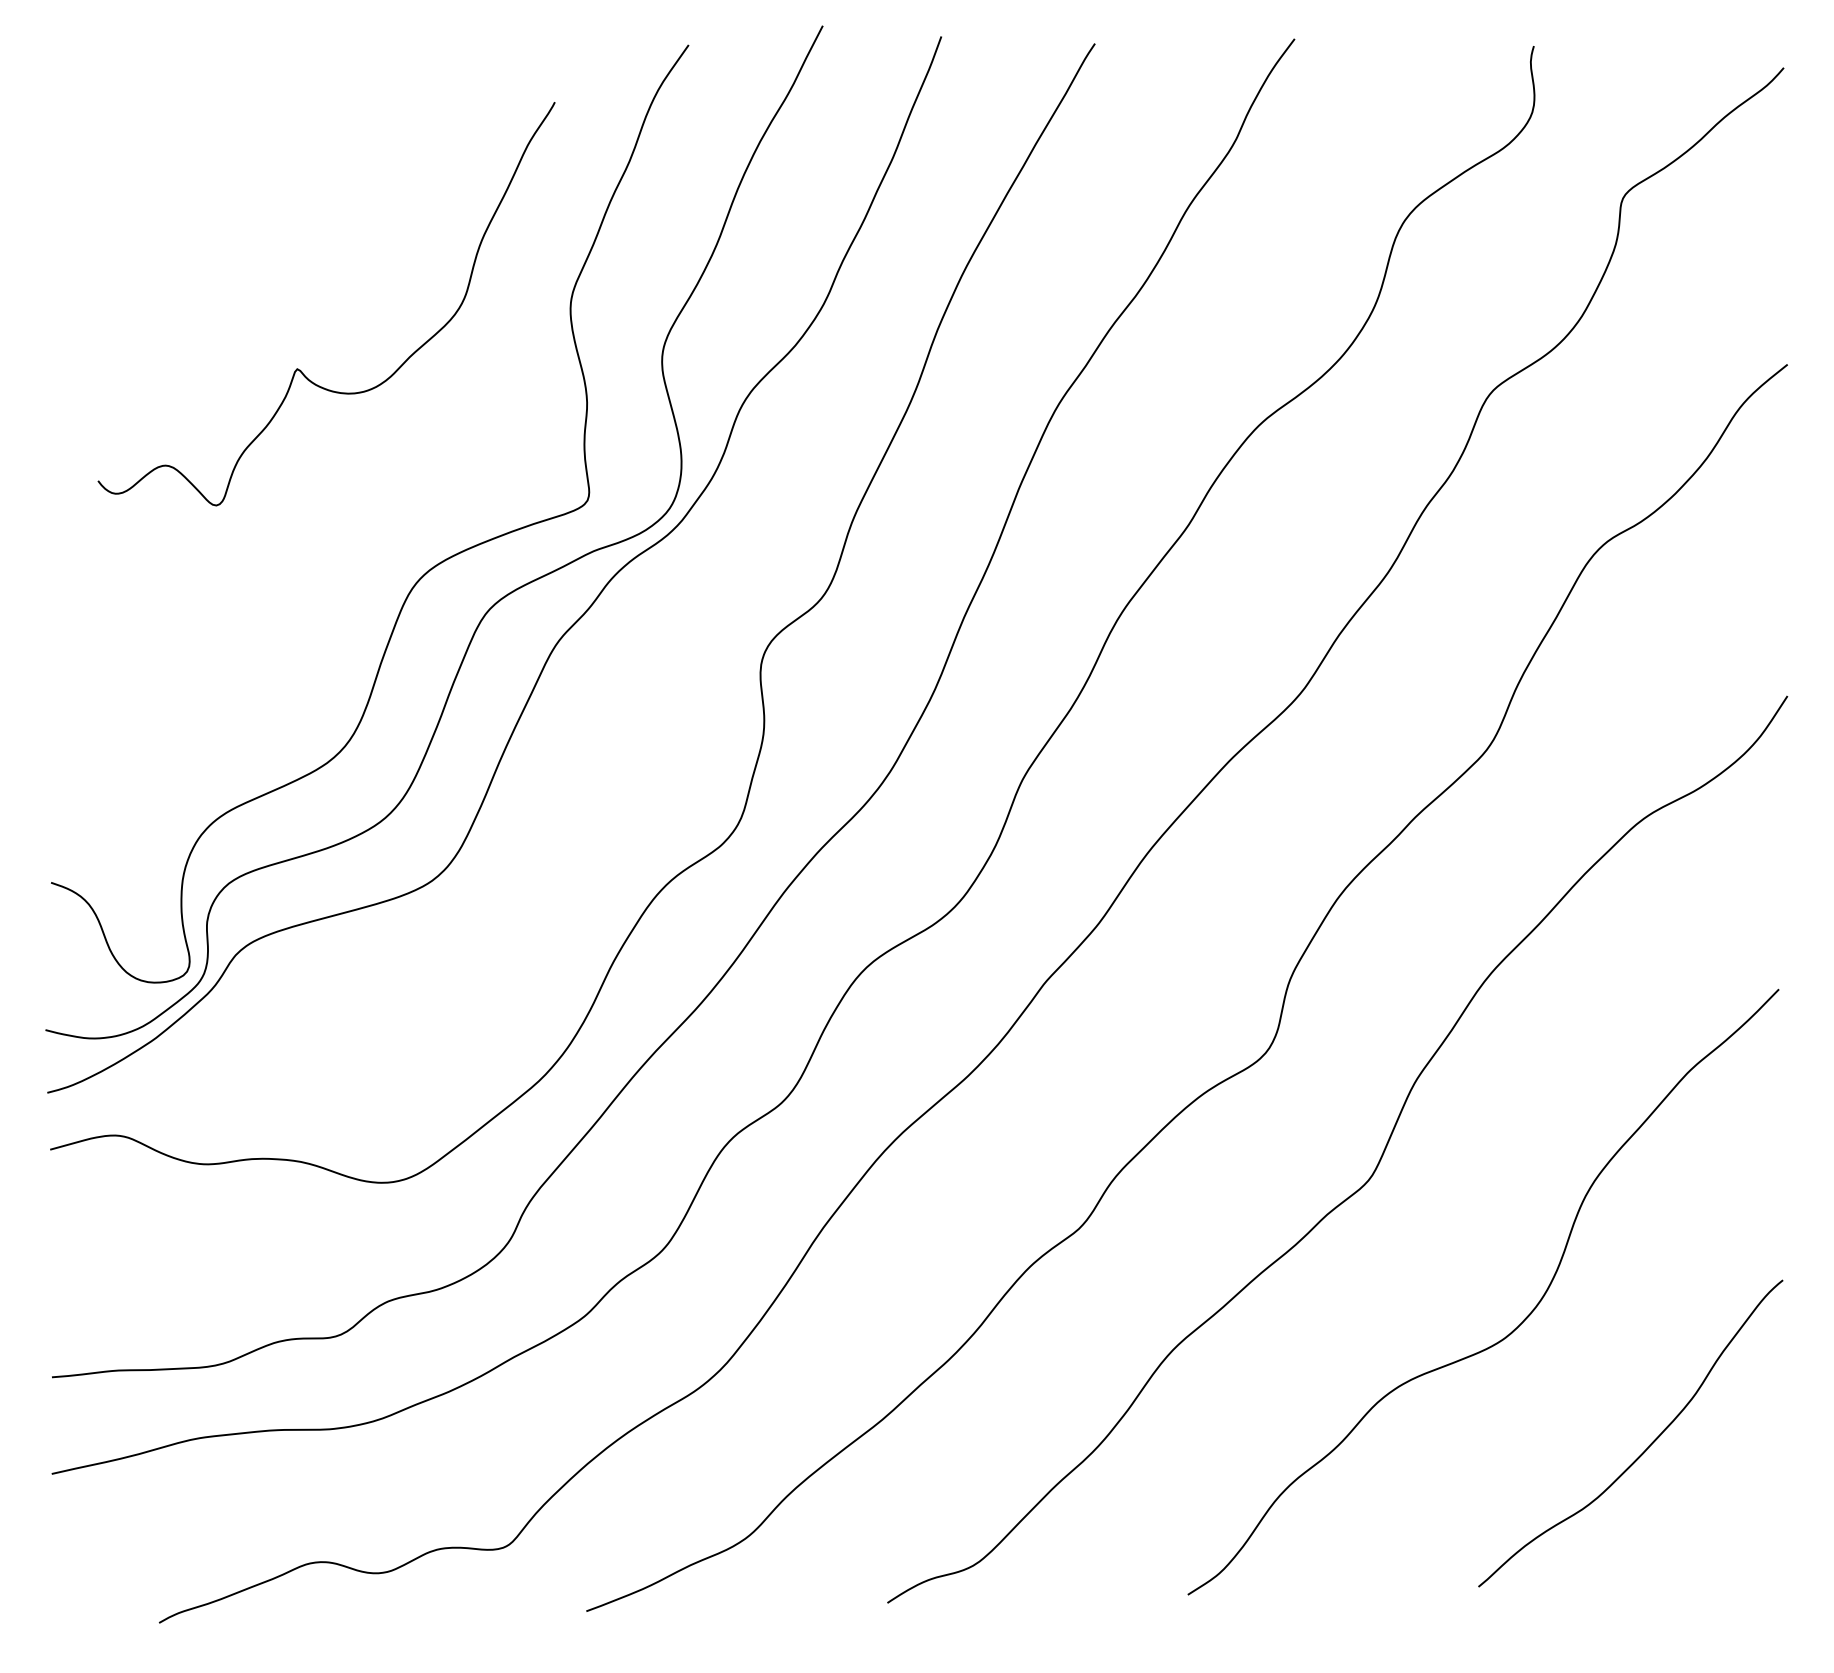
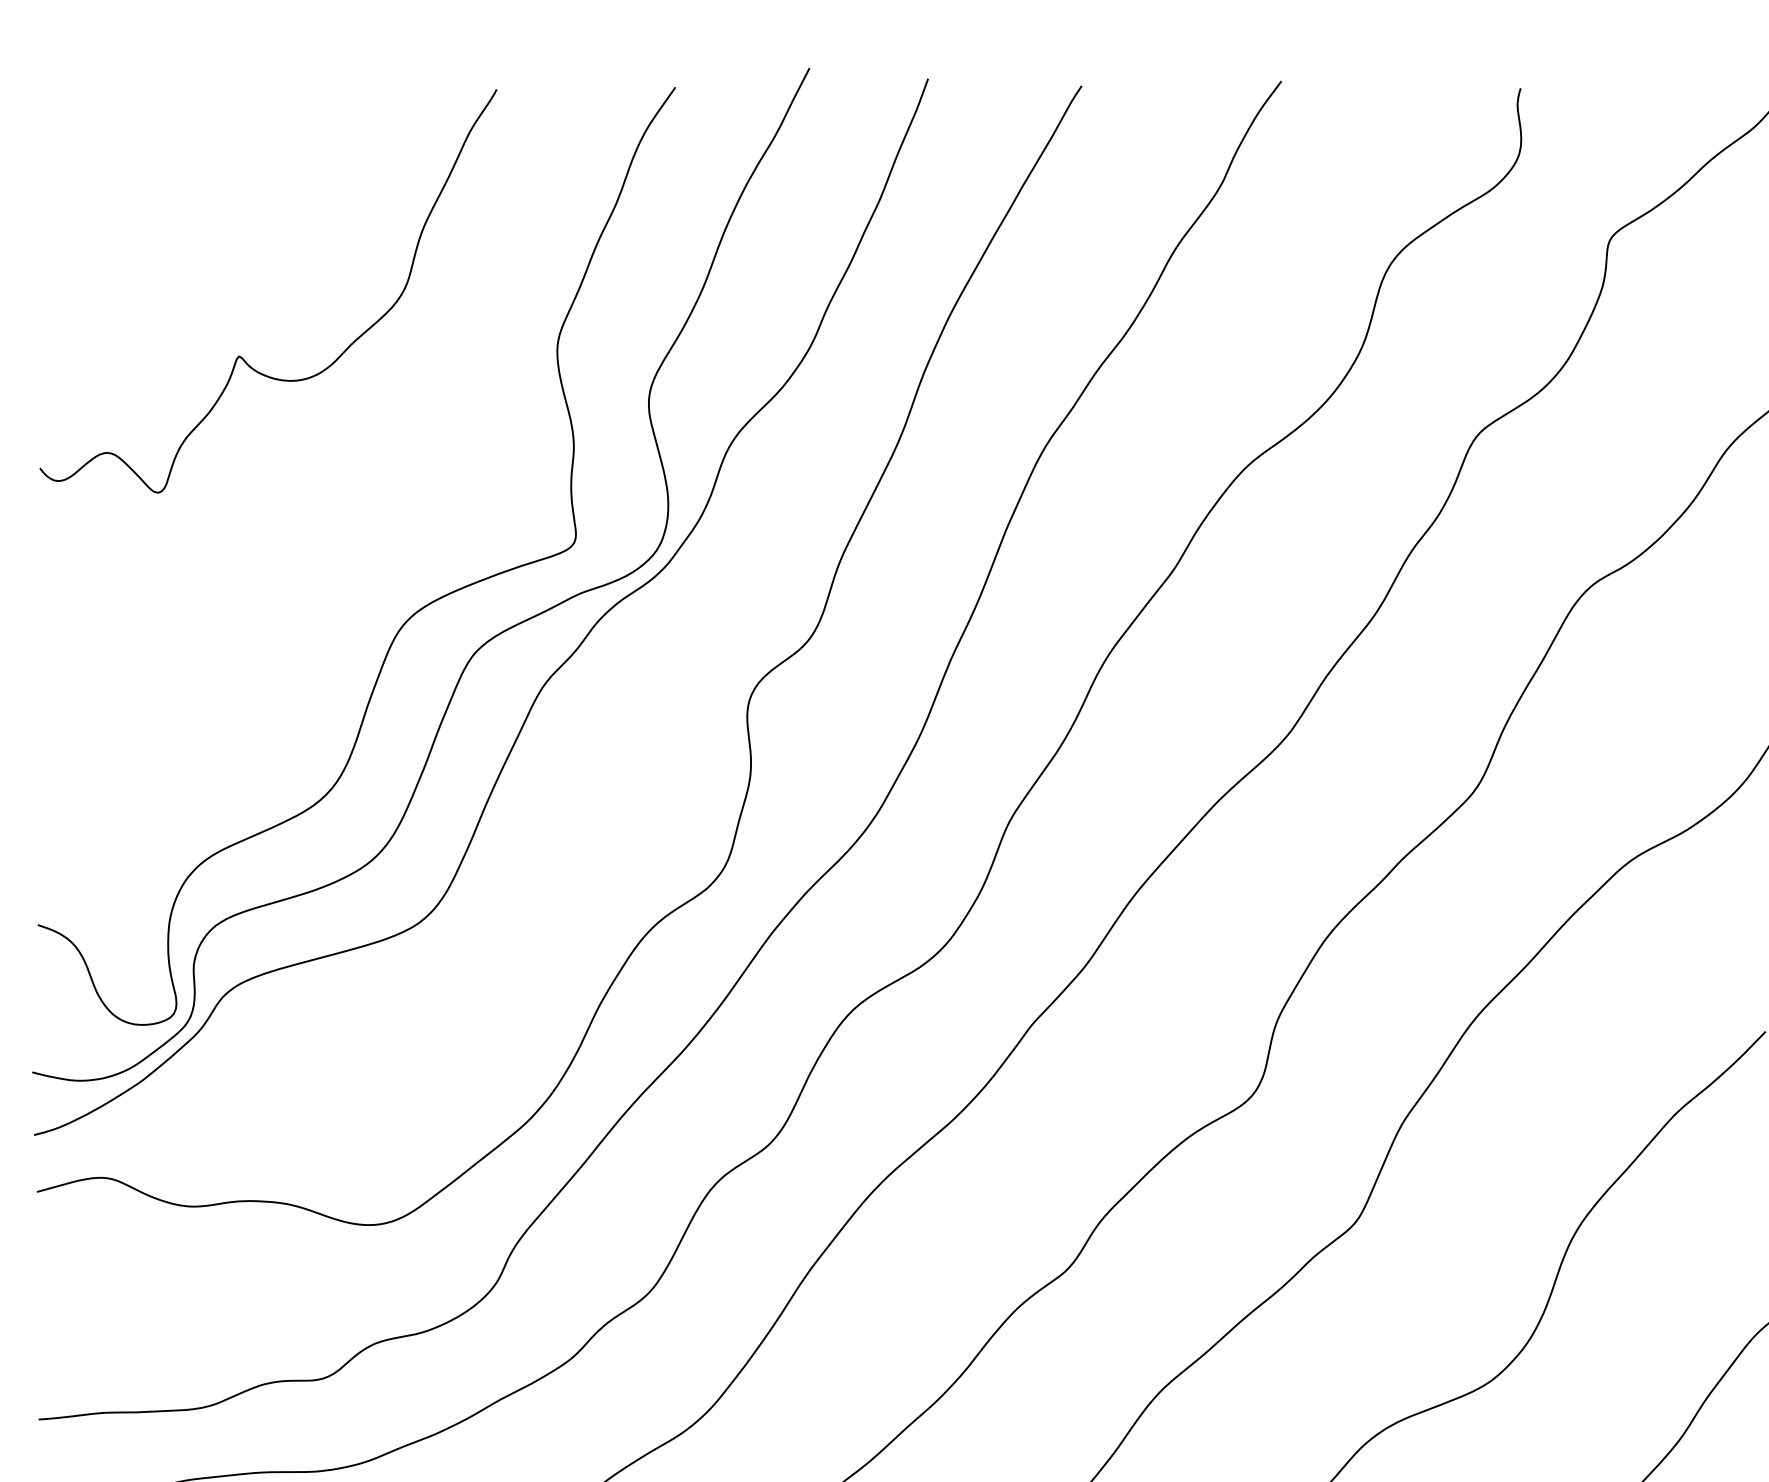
curve: (298, 368) -> (240, 355), moved

